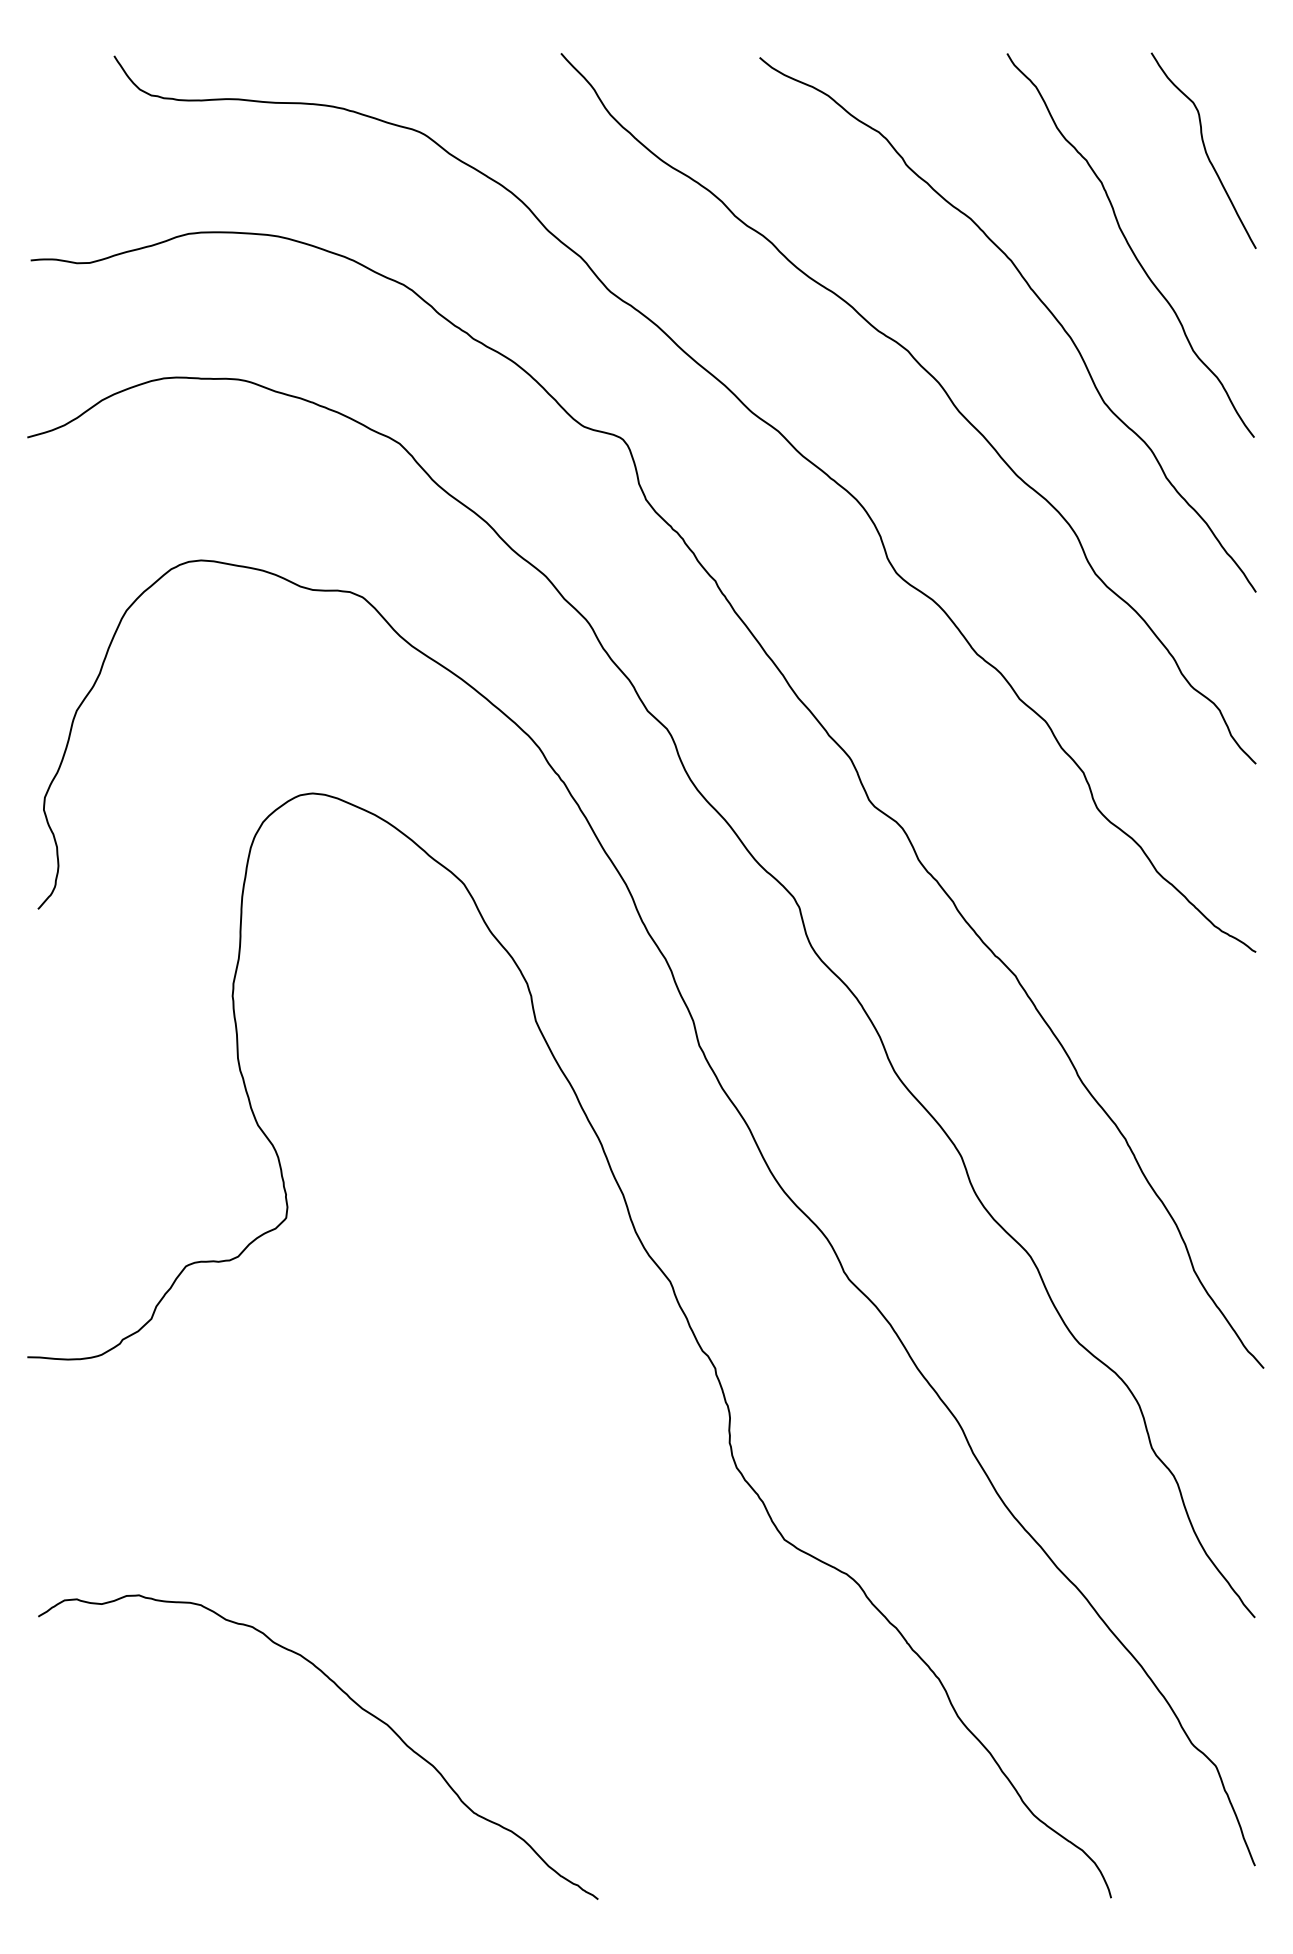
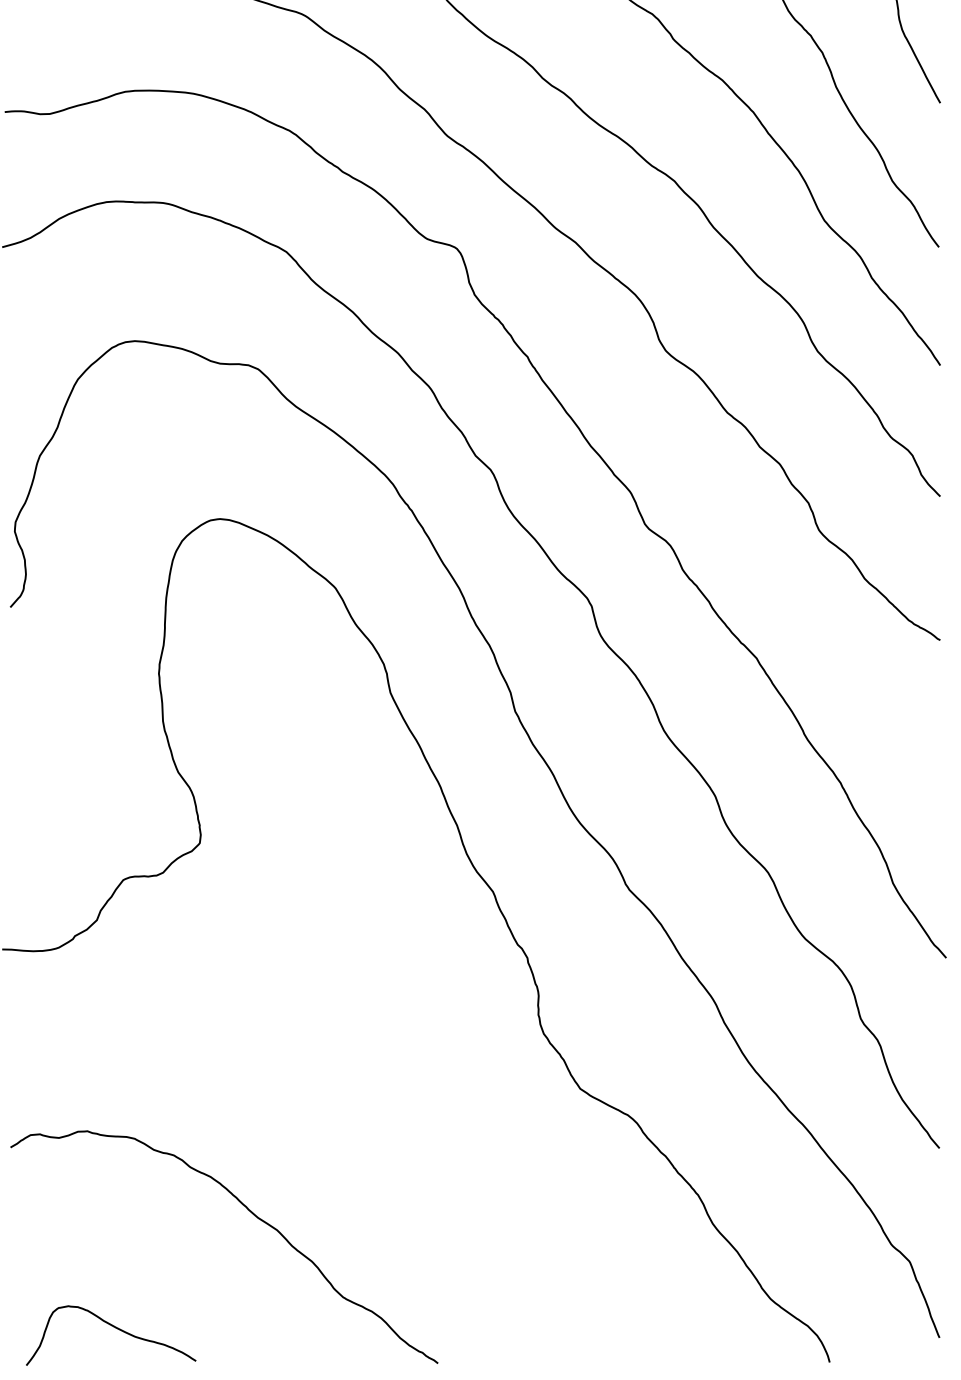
curve: (175, 1853) -> (115, 1328), added

